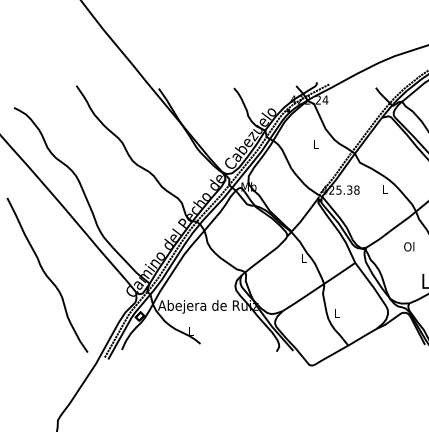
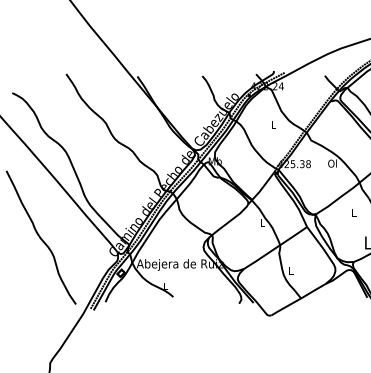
text: (384, 189) -> (332, 163), L -> Ol
text: (409, 246) -> (353, 212), Ol -> L

